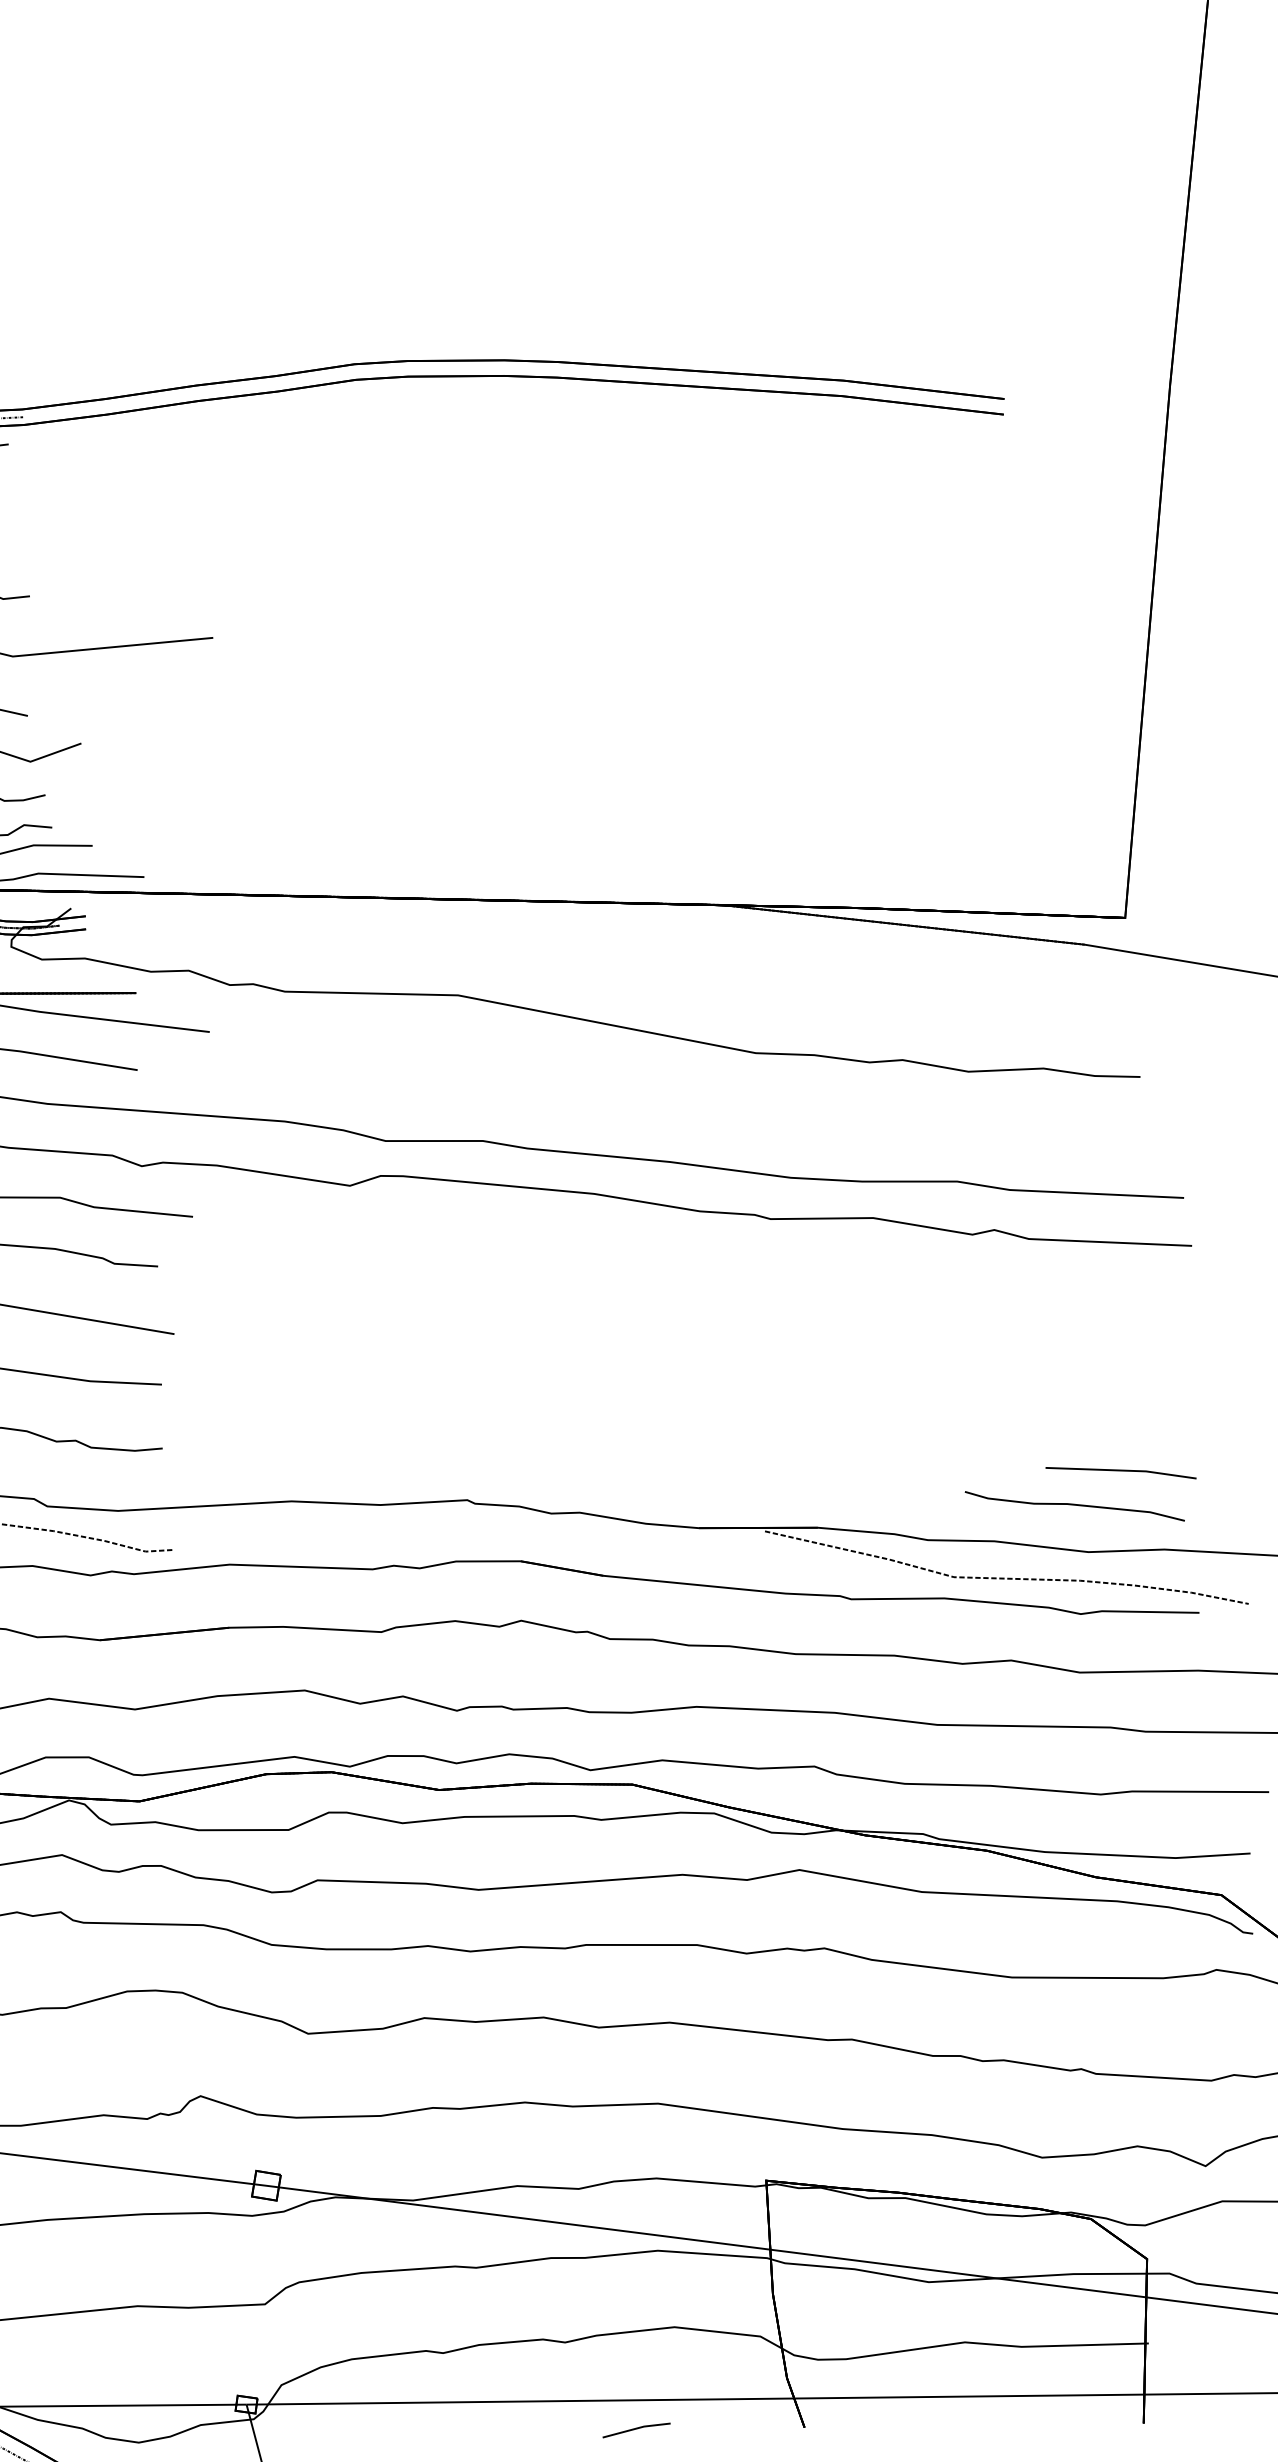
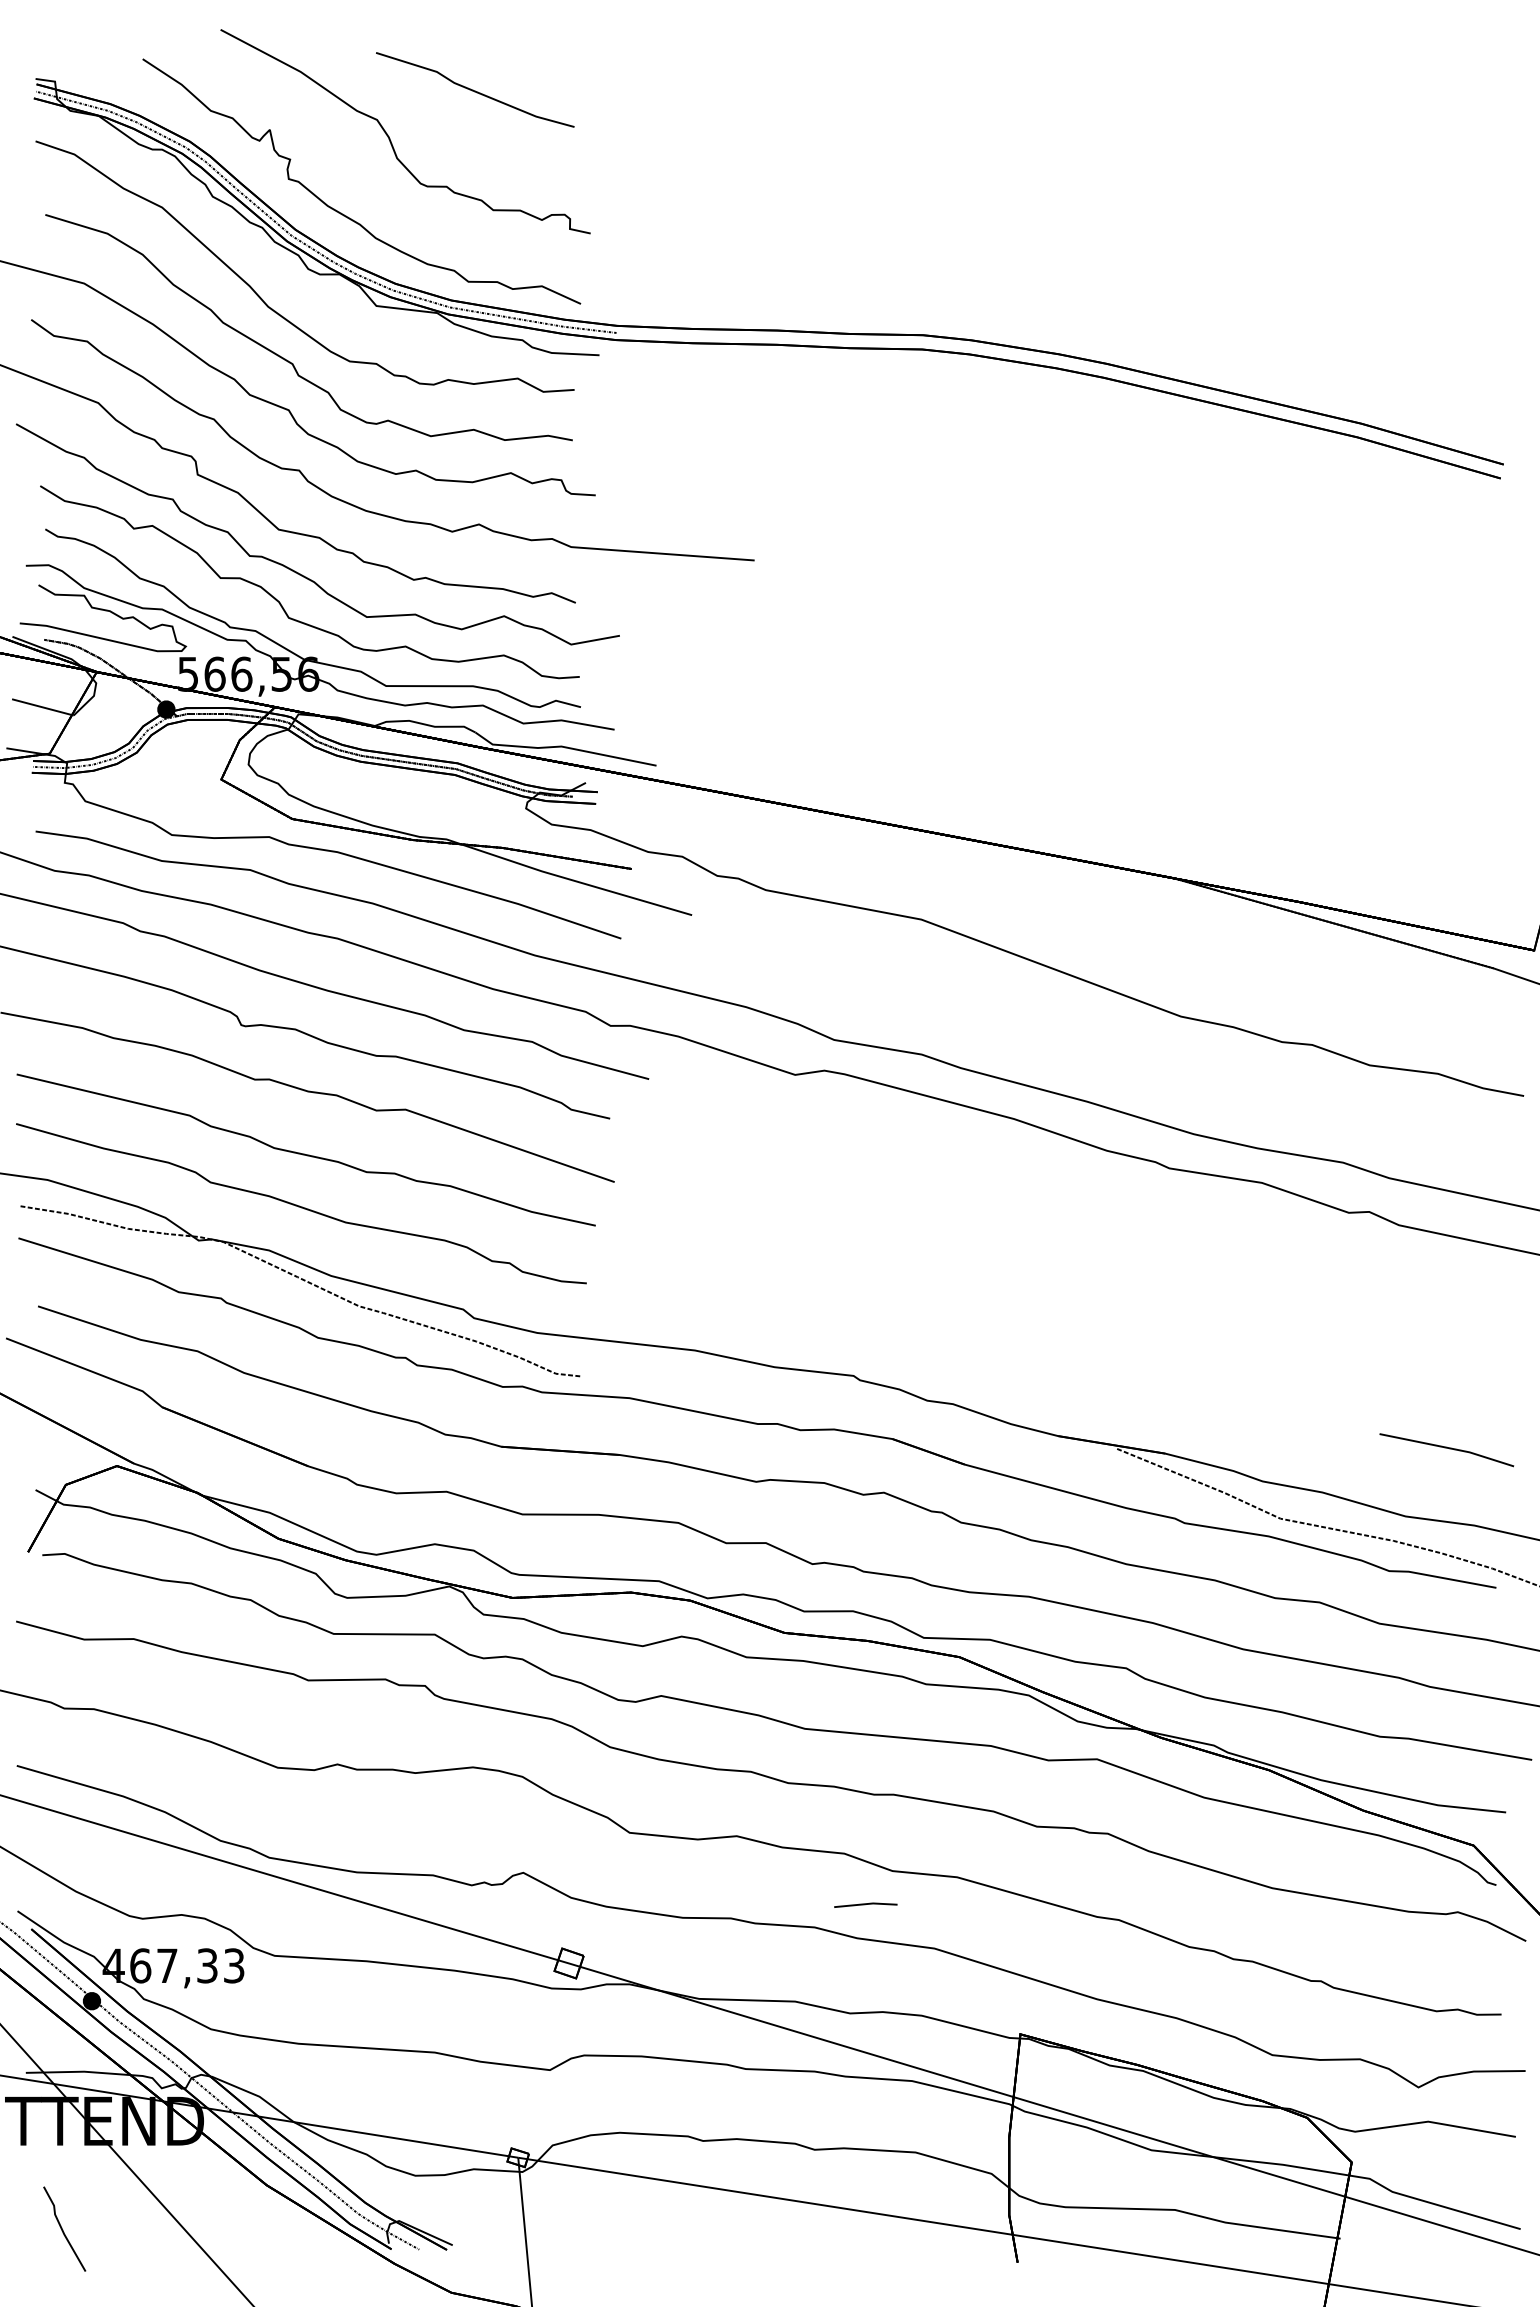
part: (1075, 1505) -> (1400, 1472), removed
line: (635, 2429) -> (865, 1904), moved

